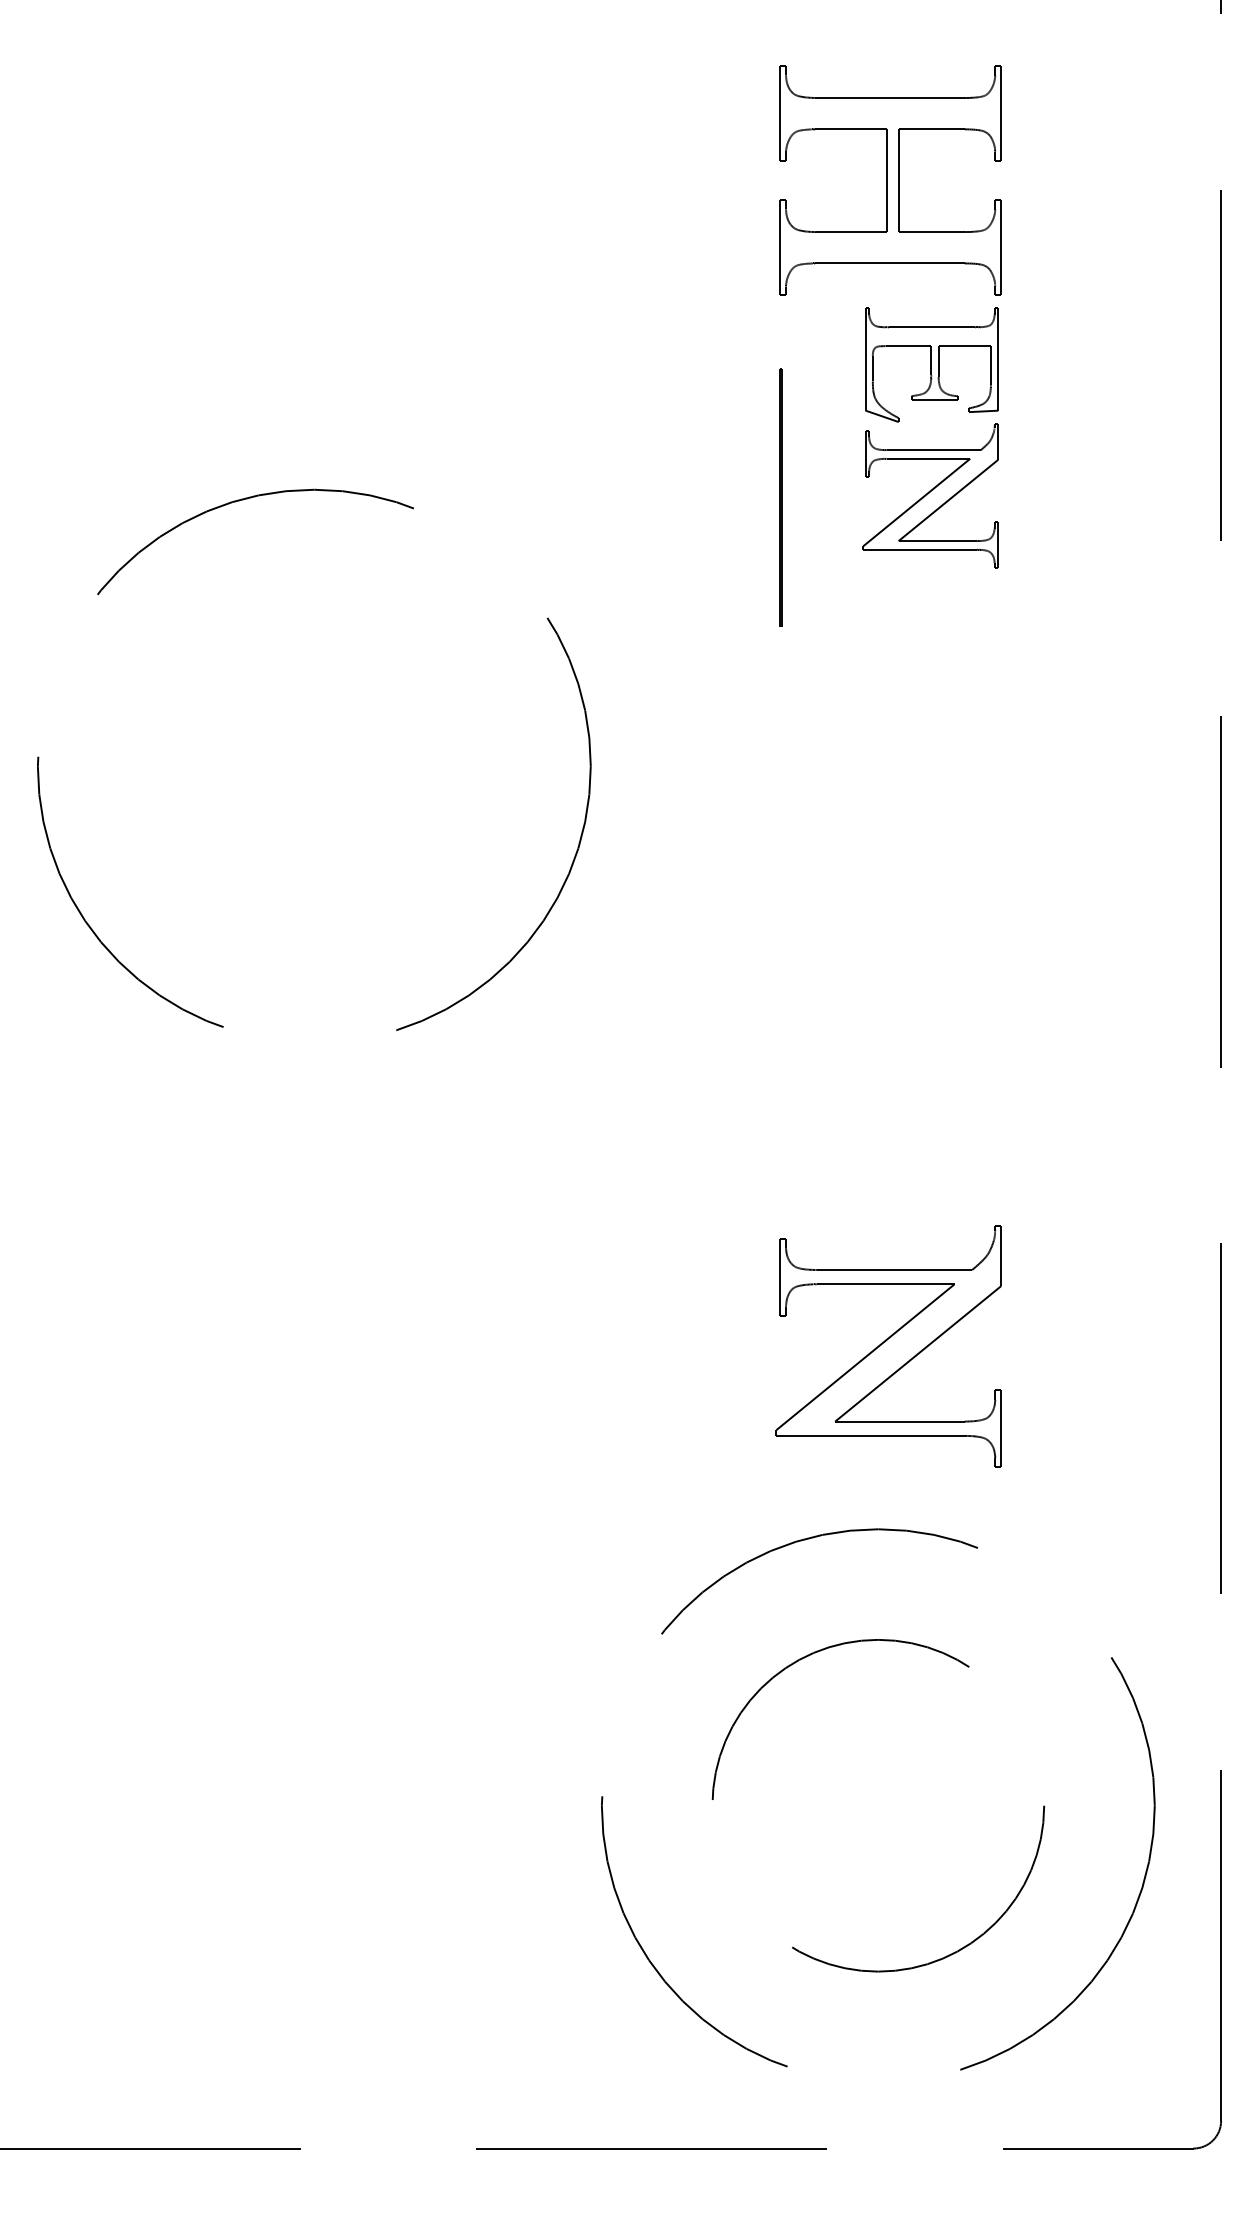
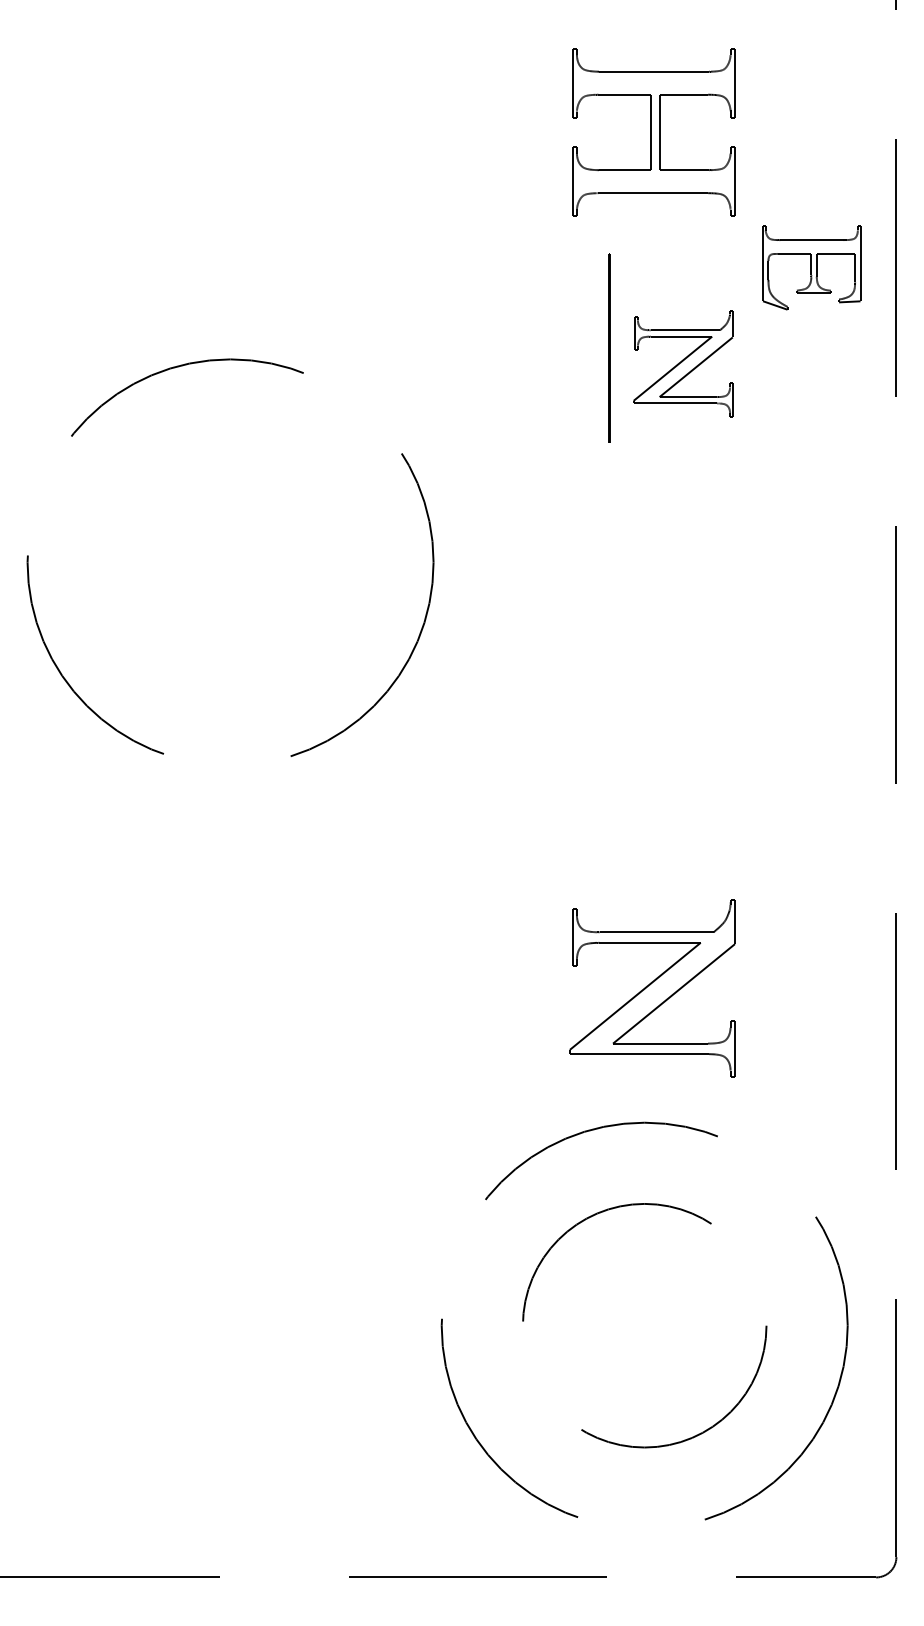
part: (931, 364) -> (811, 267), moved
line: (780, 497) -> (608, 348), moved

